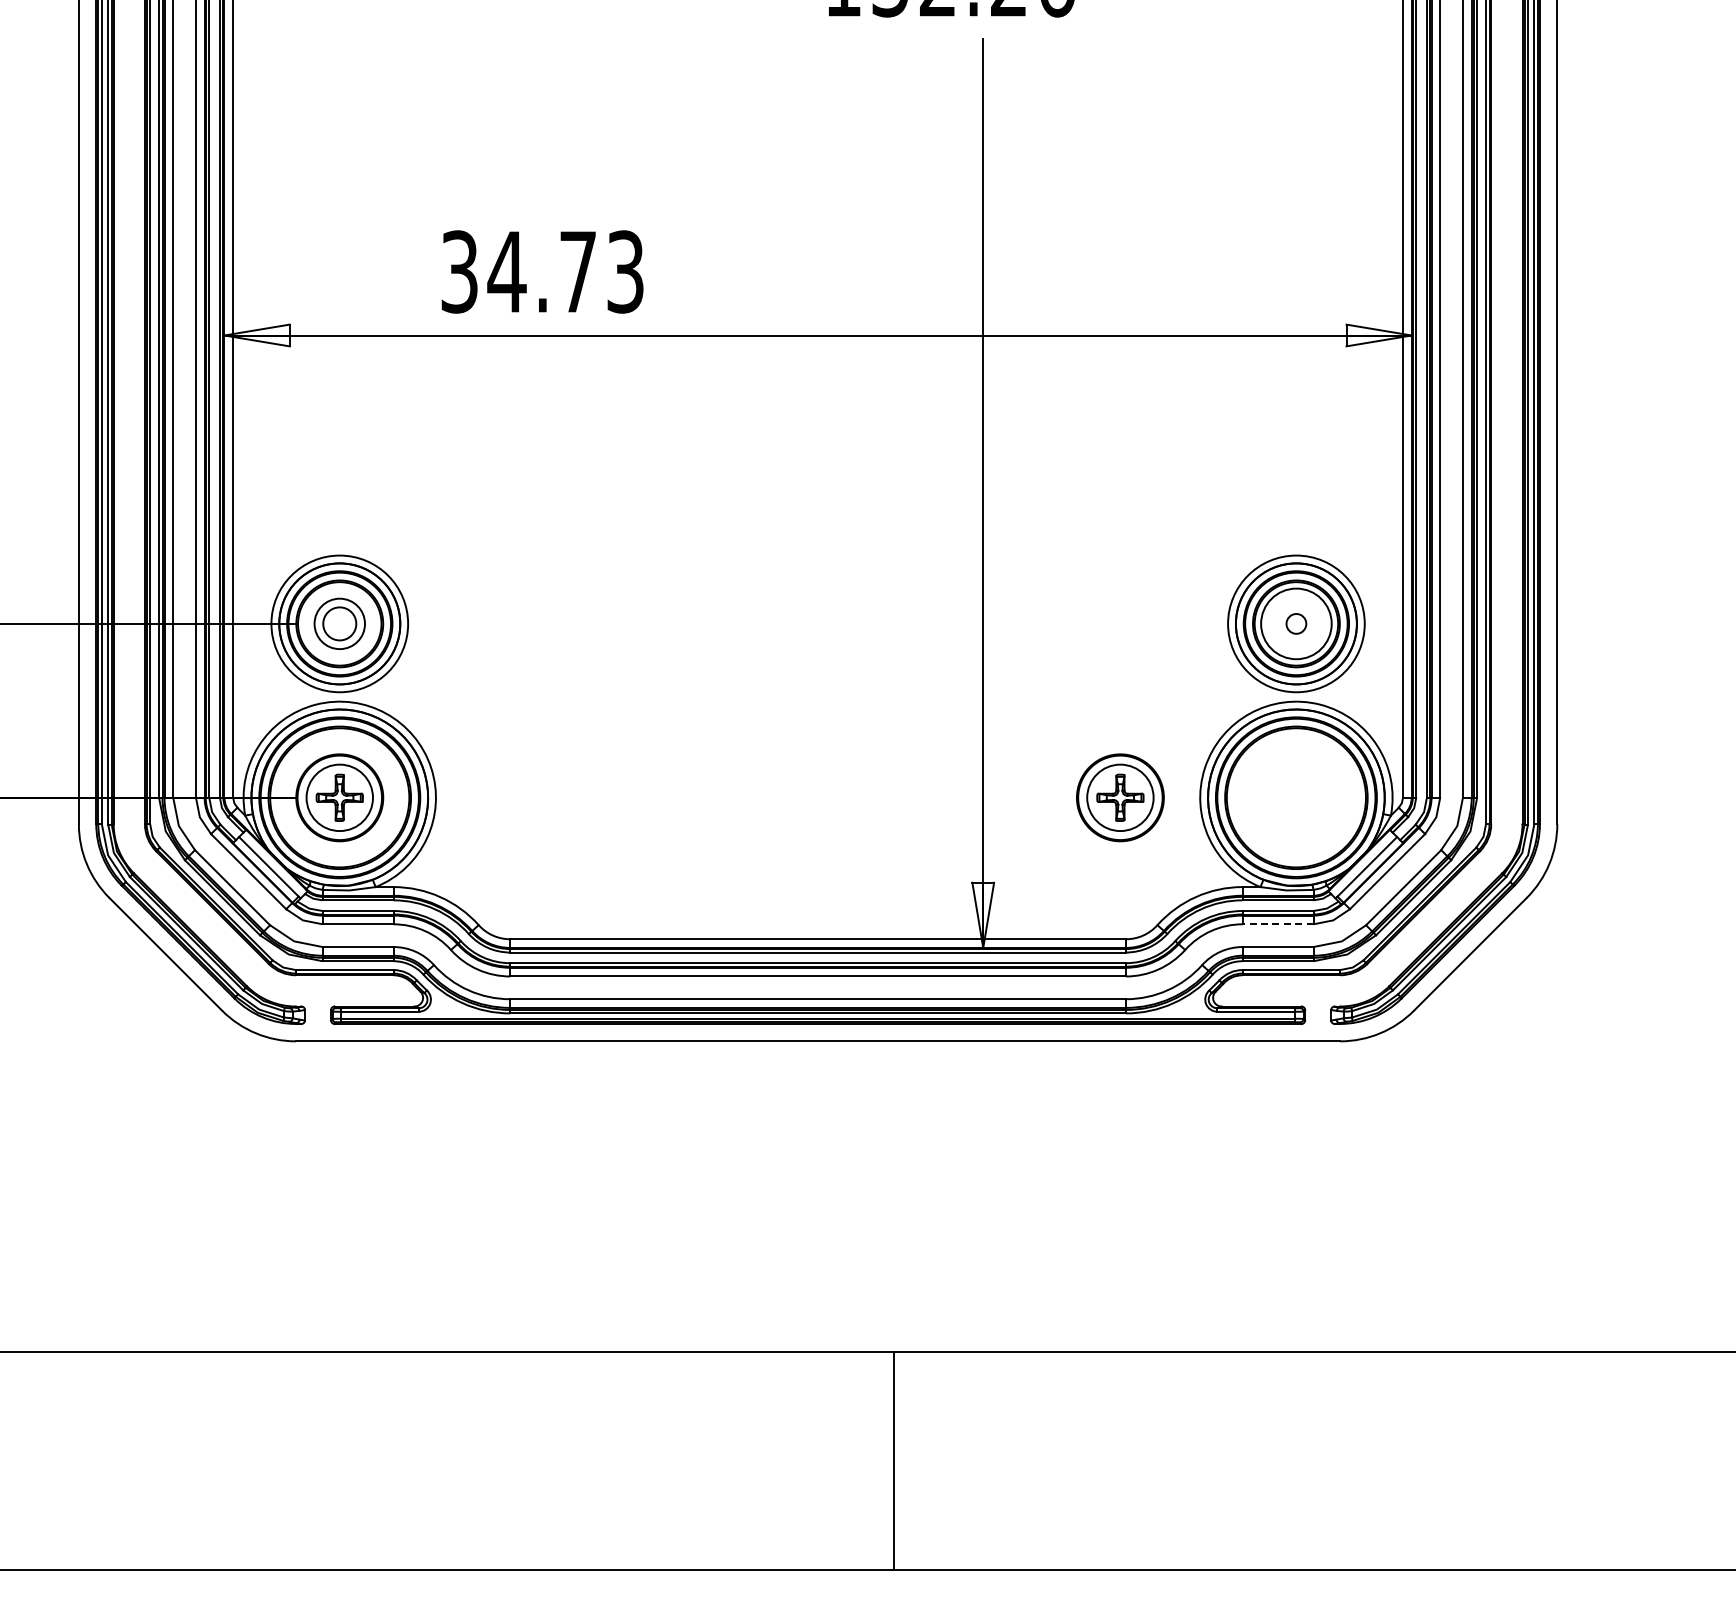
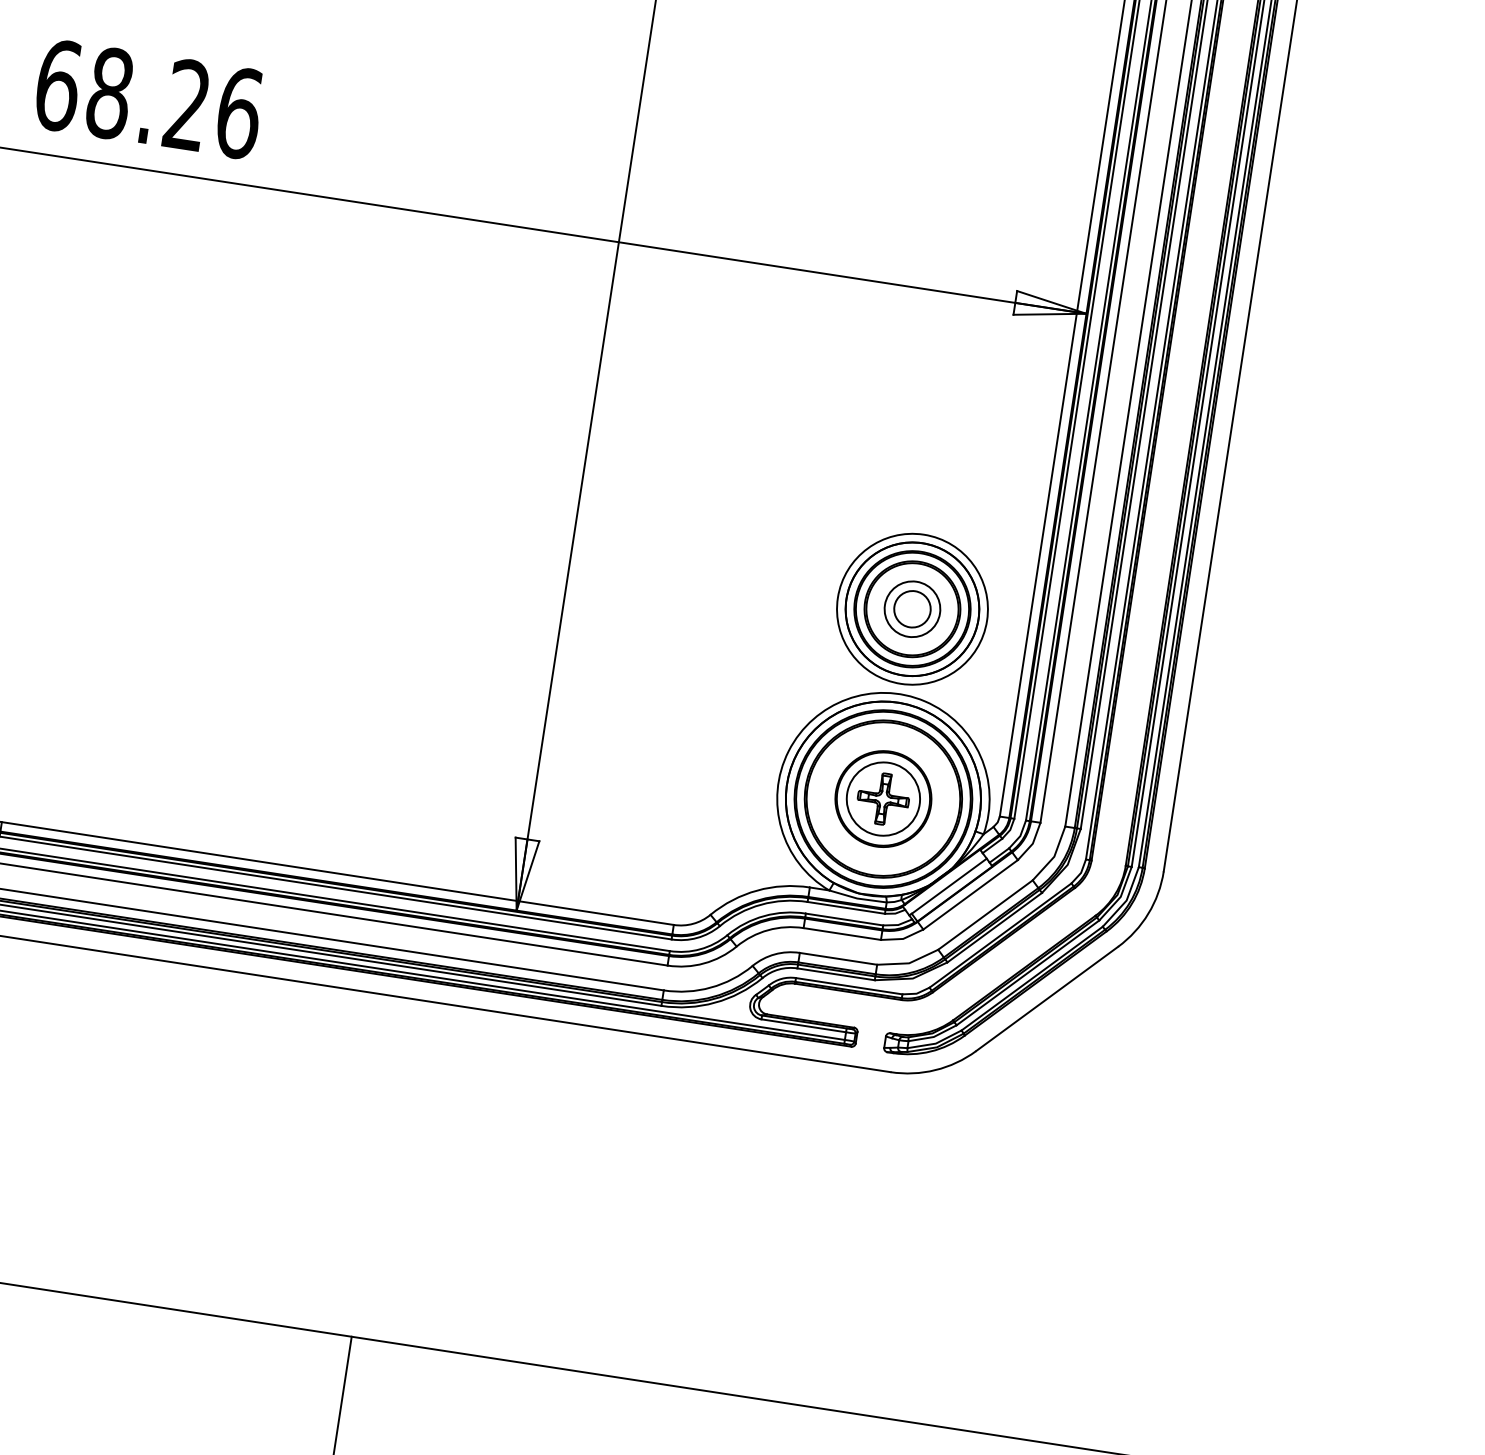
text: (542, 271) -> (148, 98), 34.73 -> 68.26
circle: (1295, 623) -> (911, 608), size x1.67
circle: (1296, 623) -> (912, 608), size x0.71
part: (1120, 797) -> (883, 798), moved
line: (1277, 924) -> (841, 934), dashed -> solid

